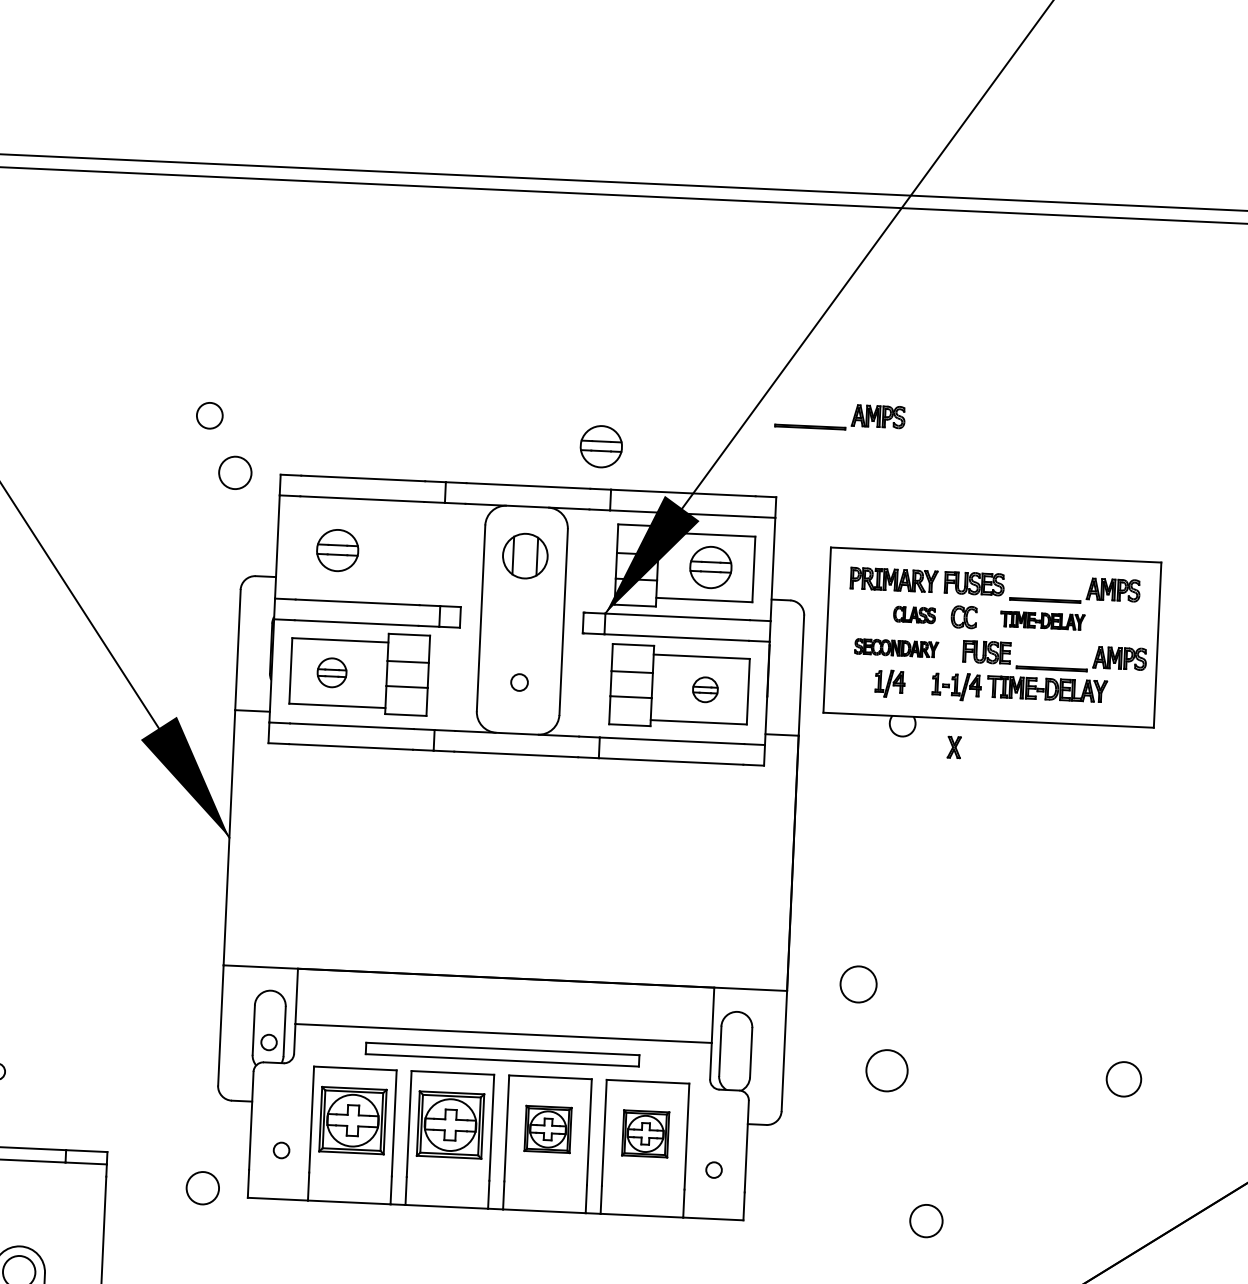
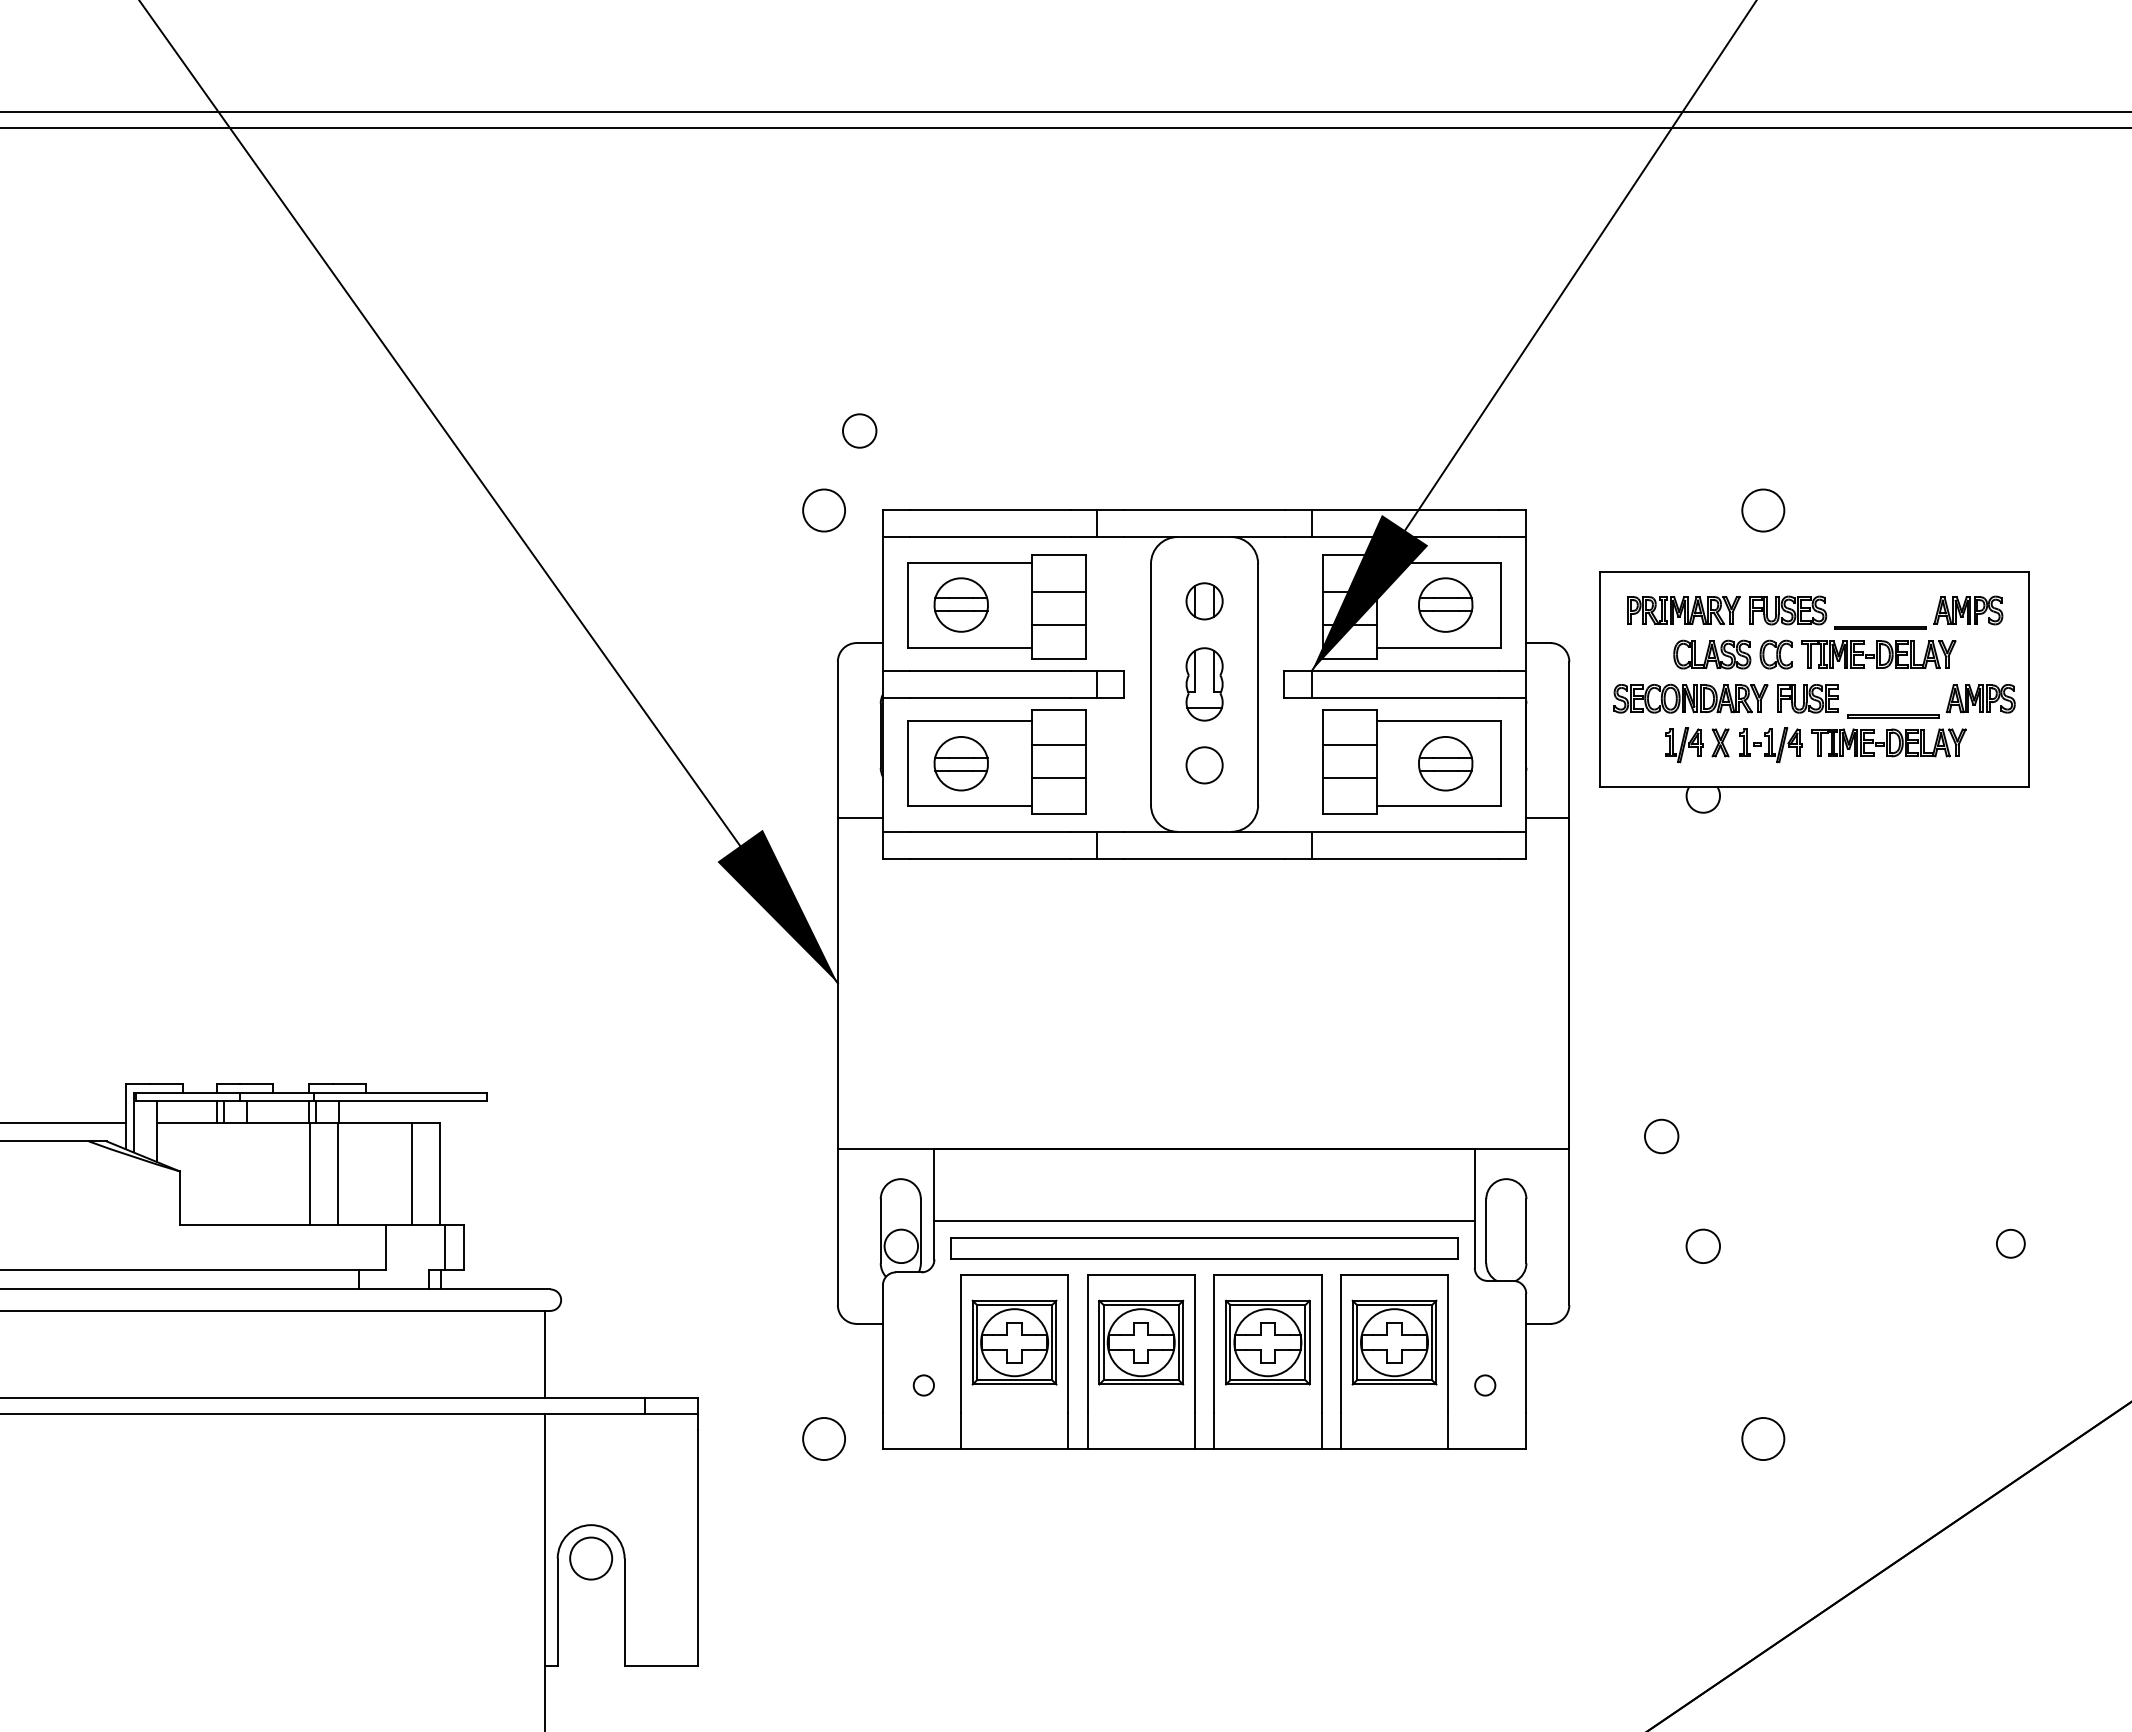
circle: (209, 415) -> (859, 430), moved
part: (839, 427) -> (1604, 415), removed
part: (601, 446) -> (1296, 454), removed
circle: (959, 505) -> (1763, 510), added
part: (364, 552) -> (996, 606), added
part: (525, 556) -> (1204, 601), size x0.62
part: (914, 614) -> (1712, 654), size x1.43
part: (522, 620) -> (1204, 684), added
part: (1042, 620) -> (1878, 654), size x1.43
part: (896, 648) -> (1690, 698), size x1.43
part: (331, 672) -> (960, 763), size x1.43
circle: (519, 682) -> (1204, 765), size x1.67
part: (705, 689) -> (1445, 763), size x1.67
part: (954, 747) -> (1720, 742), moved
circle: (858, 984) -> (1661, 1136), size x0.71
circle: (269, 1042) -> (901, 1246), size x1.67
part: (502, 1054) -> (1204, 1248), size x1.43
circle: (886, 1069) -> (1702, 1245), size x0.62
circle: (1123, 1079) -> (2010, 1243), size x0.62
part: (547, 1129) -> (1267, 1342), size x1.43
part: (645, 1133) -> (1394, 1342), size x1.43

